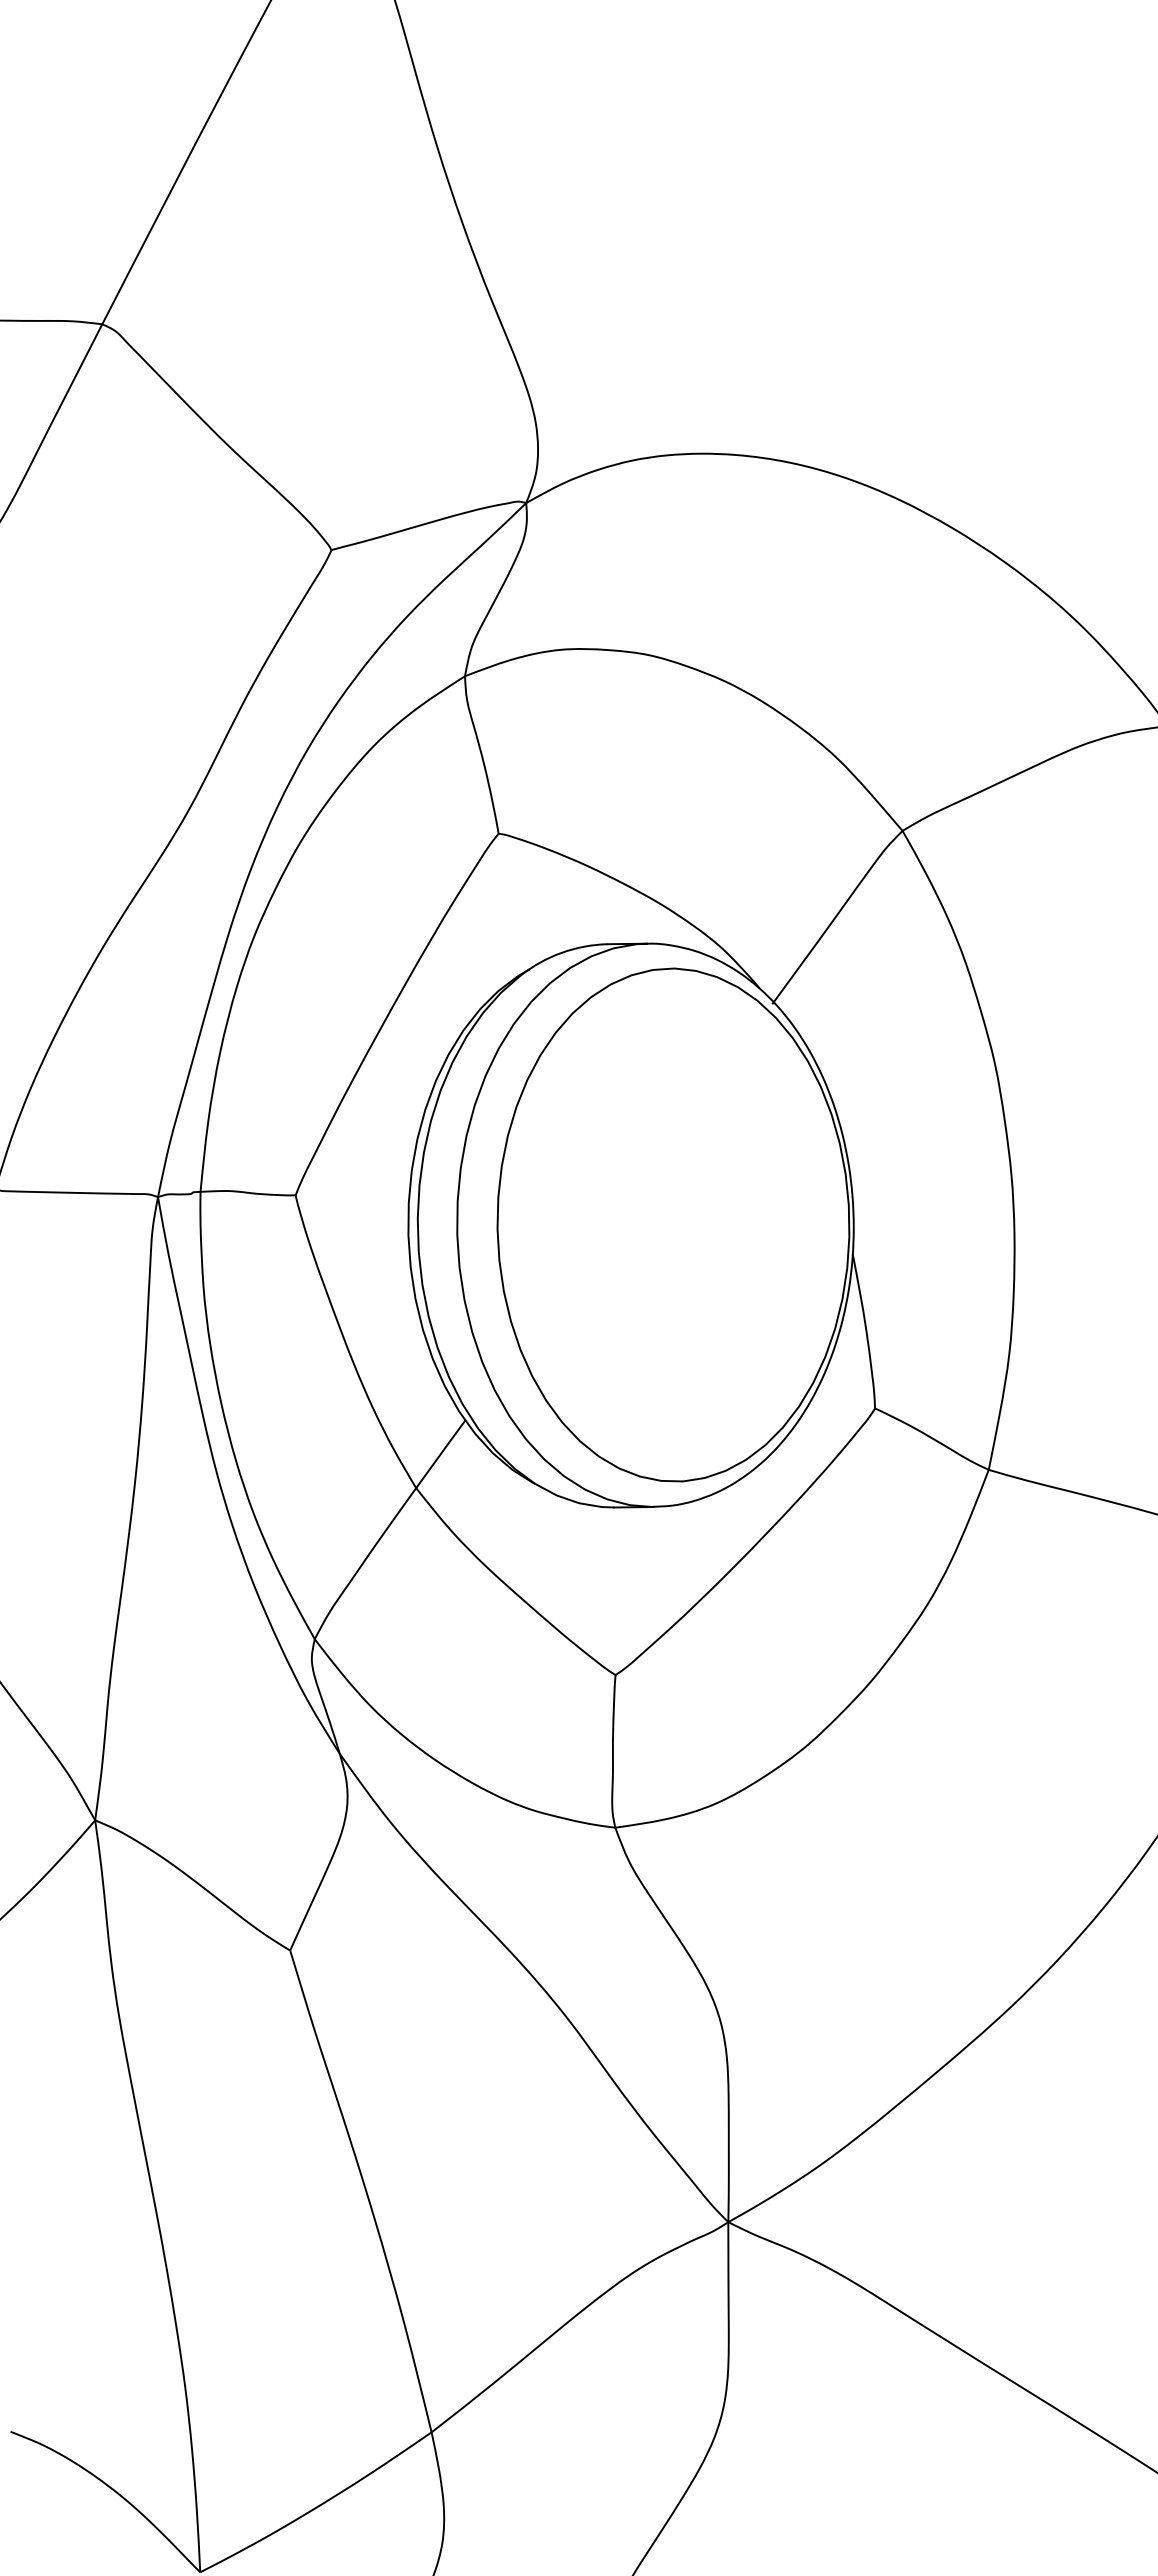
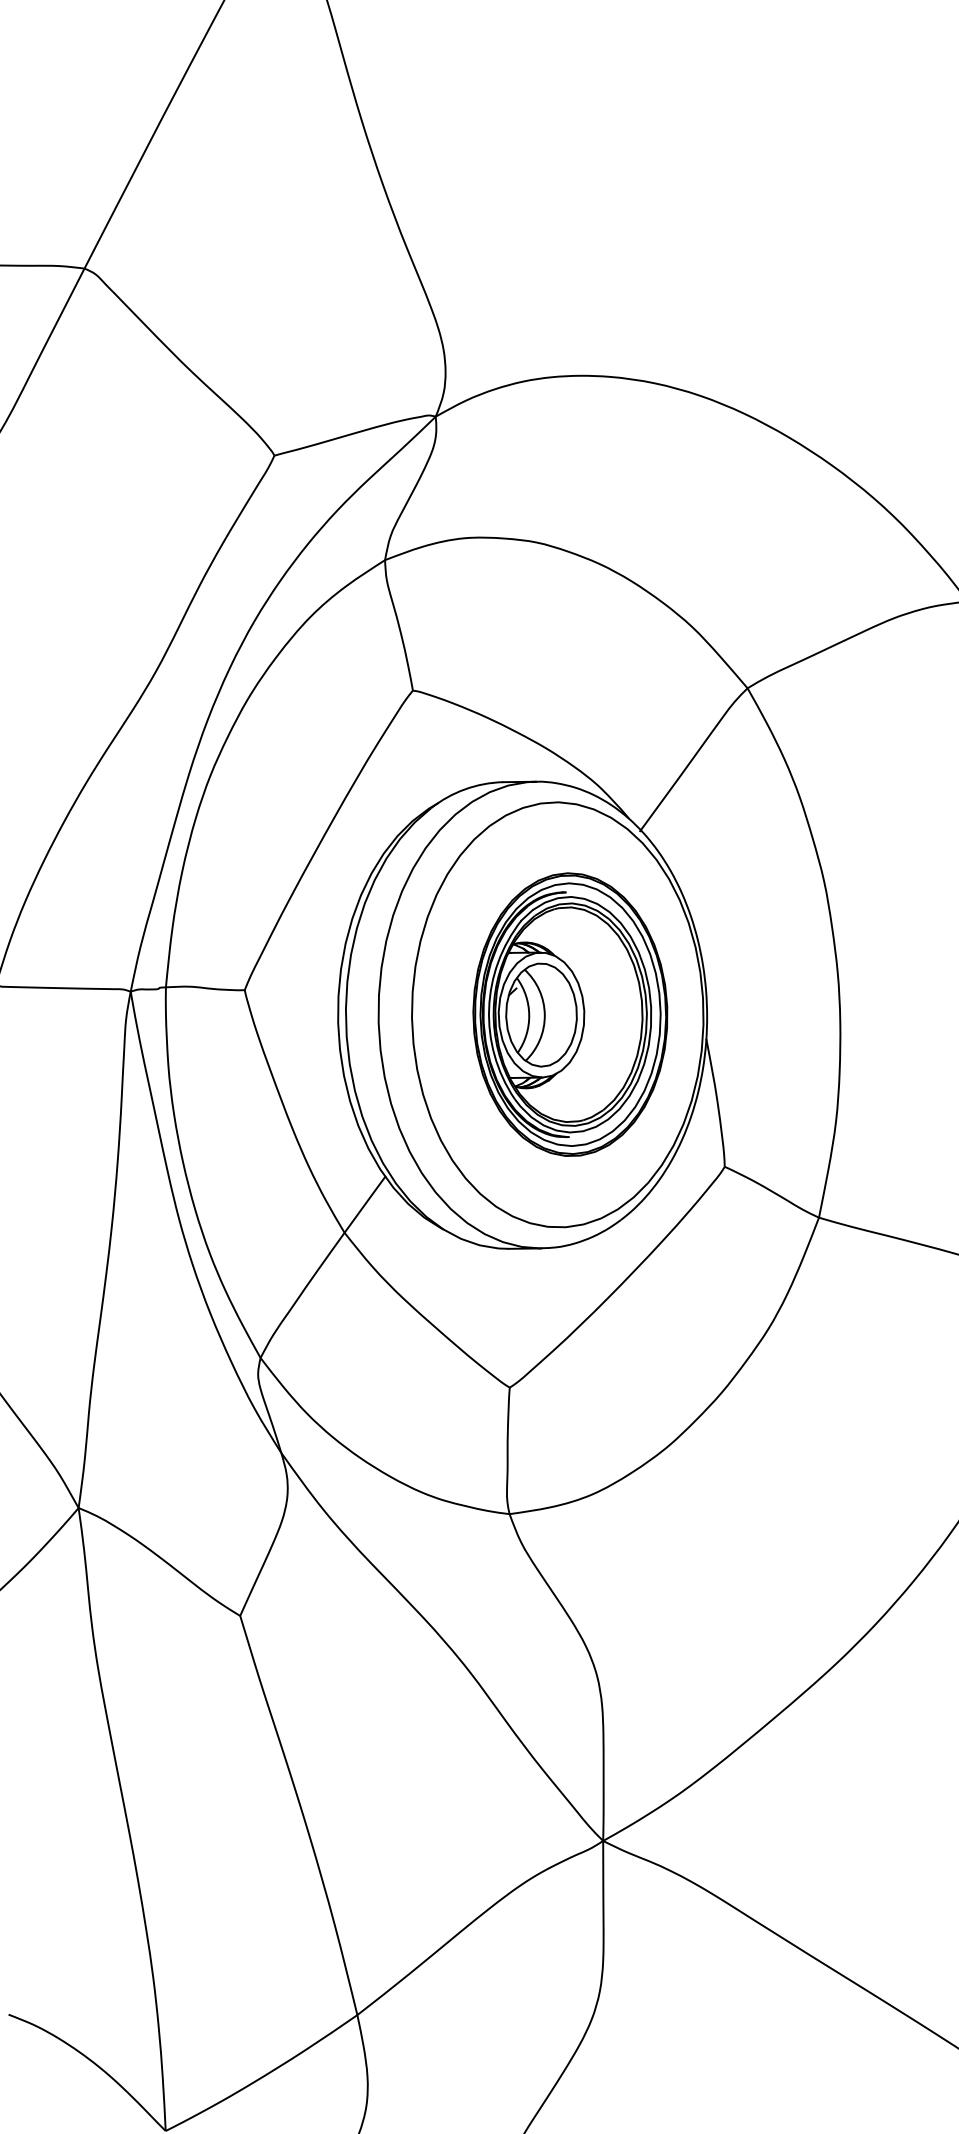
part: (688, 1224) -> (570, 1014), added

